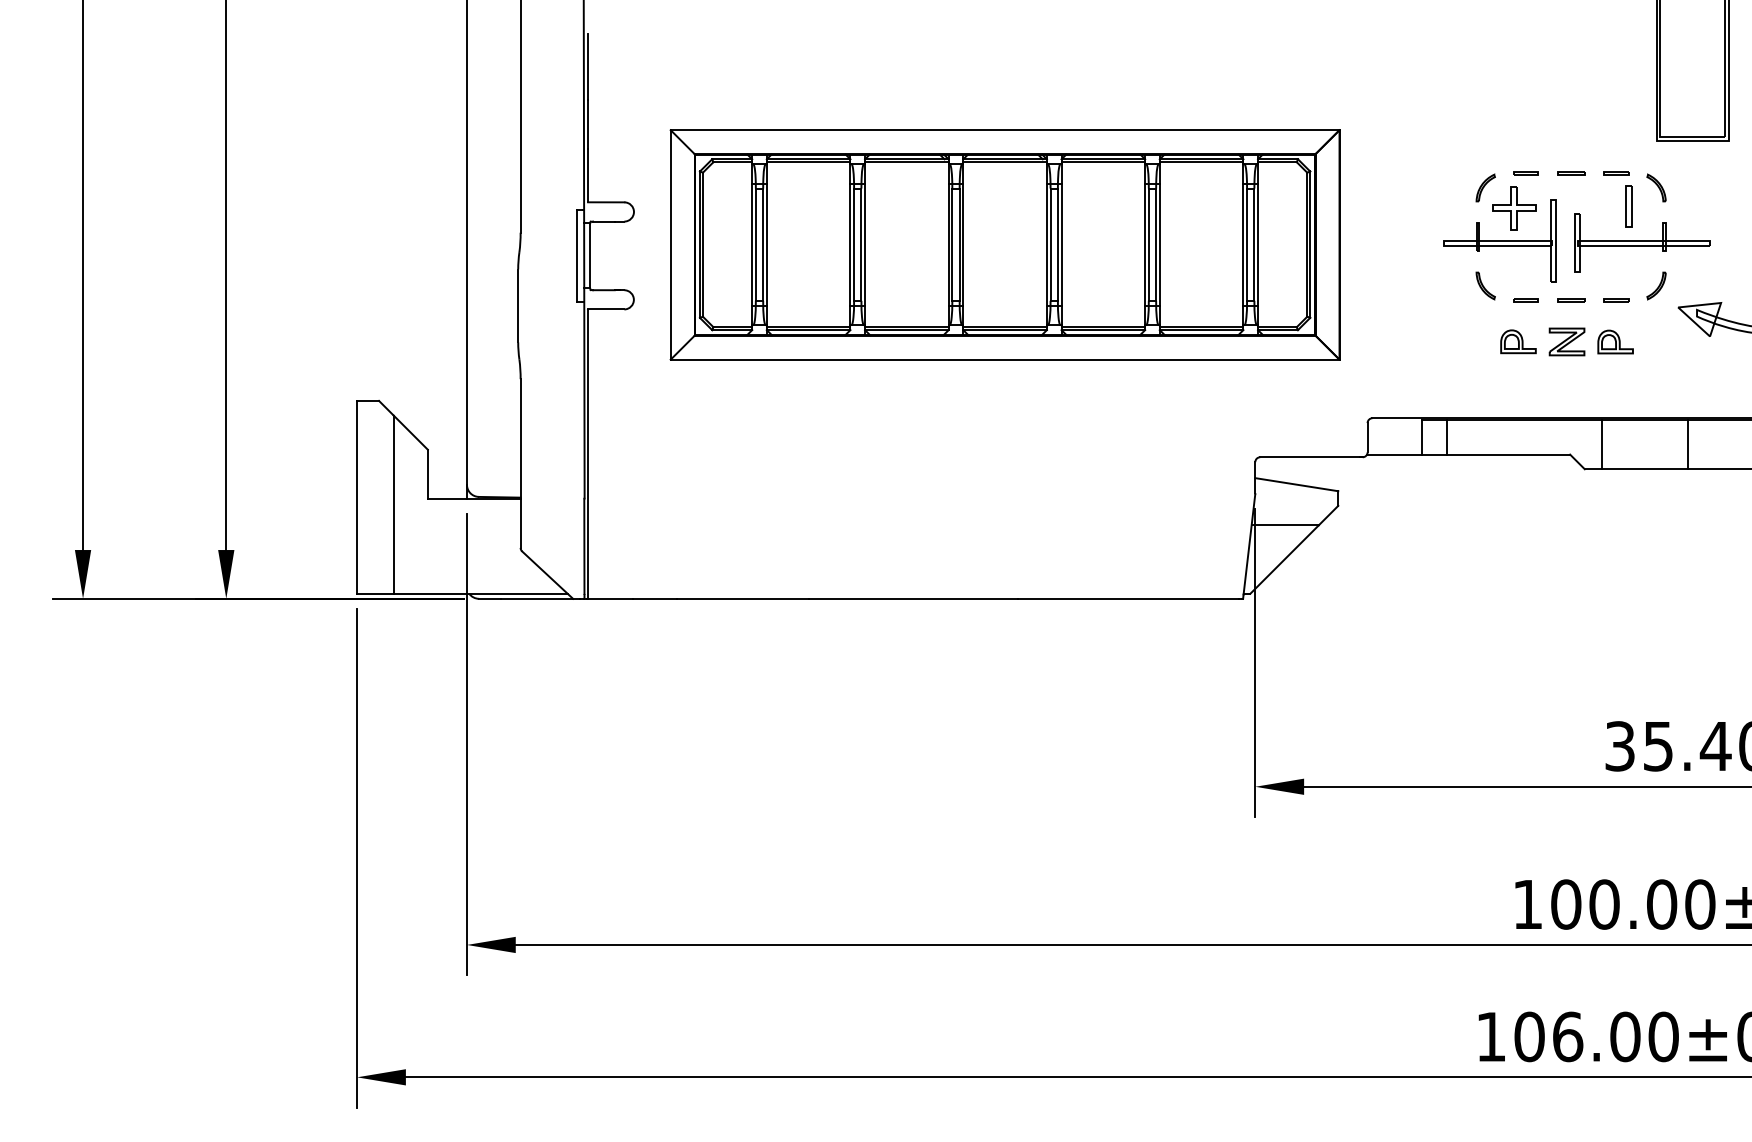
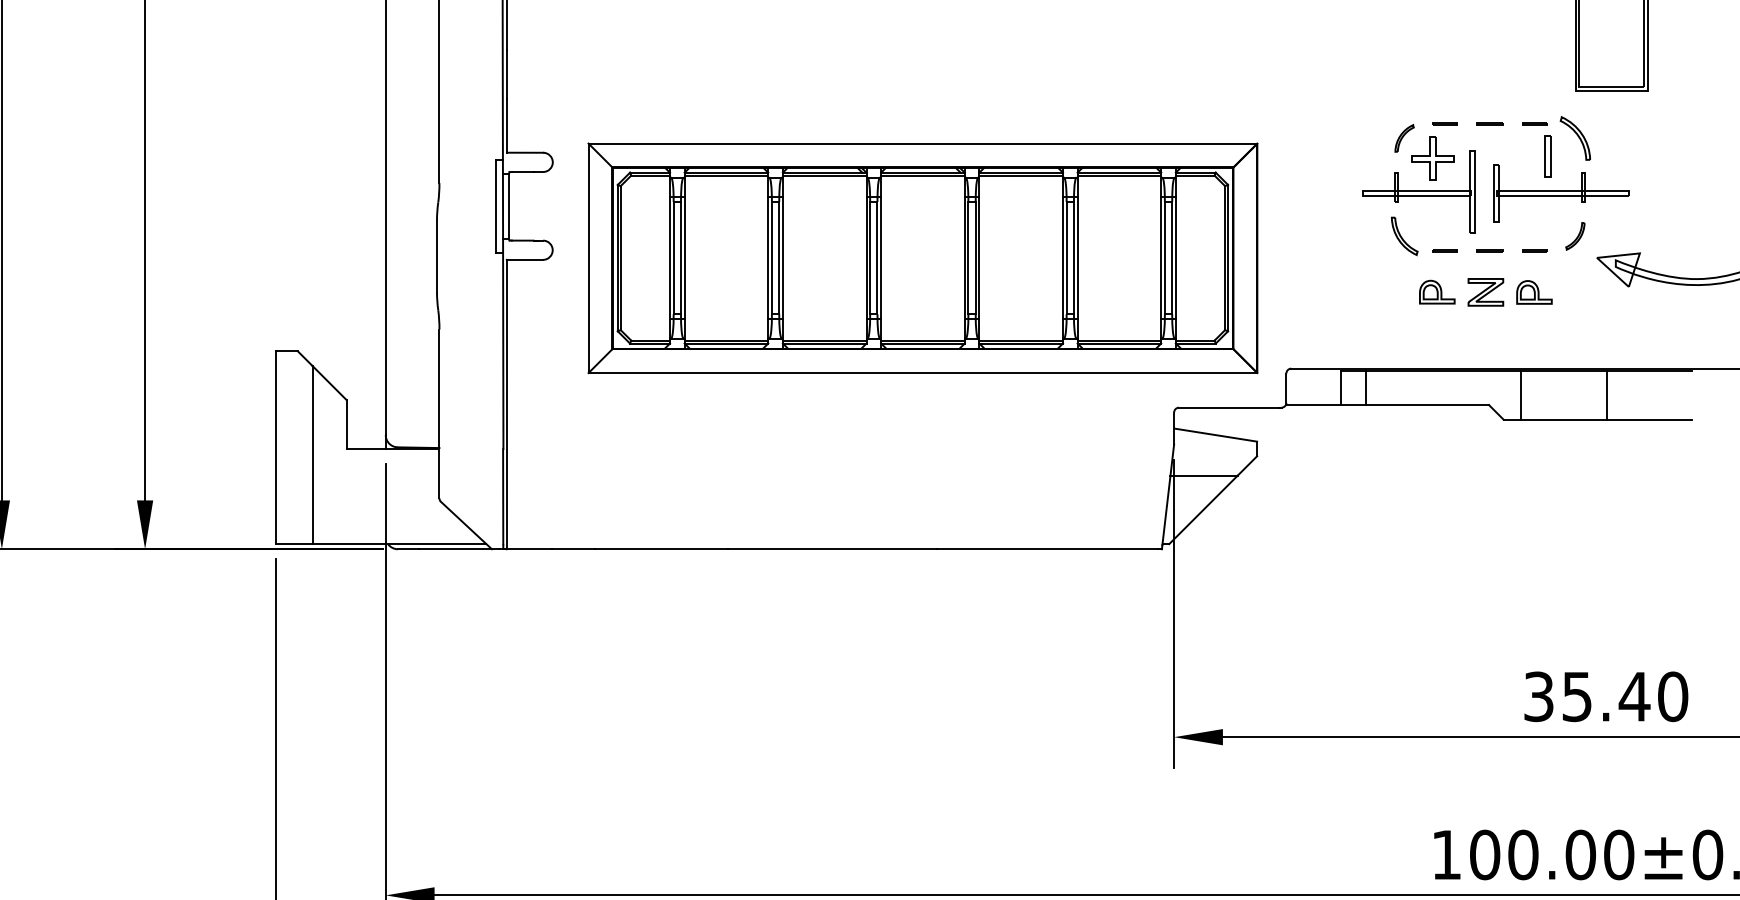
part: (1656, 187) -> (1575, 137), size x1.6
part: (1004, 244) -> (922, 257), moved
part: (1485, 285) -> (1404, 235), size x1.4

